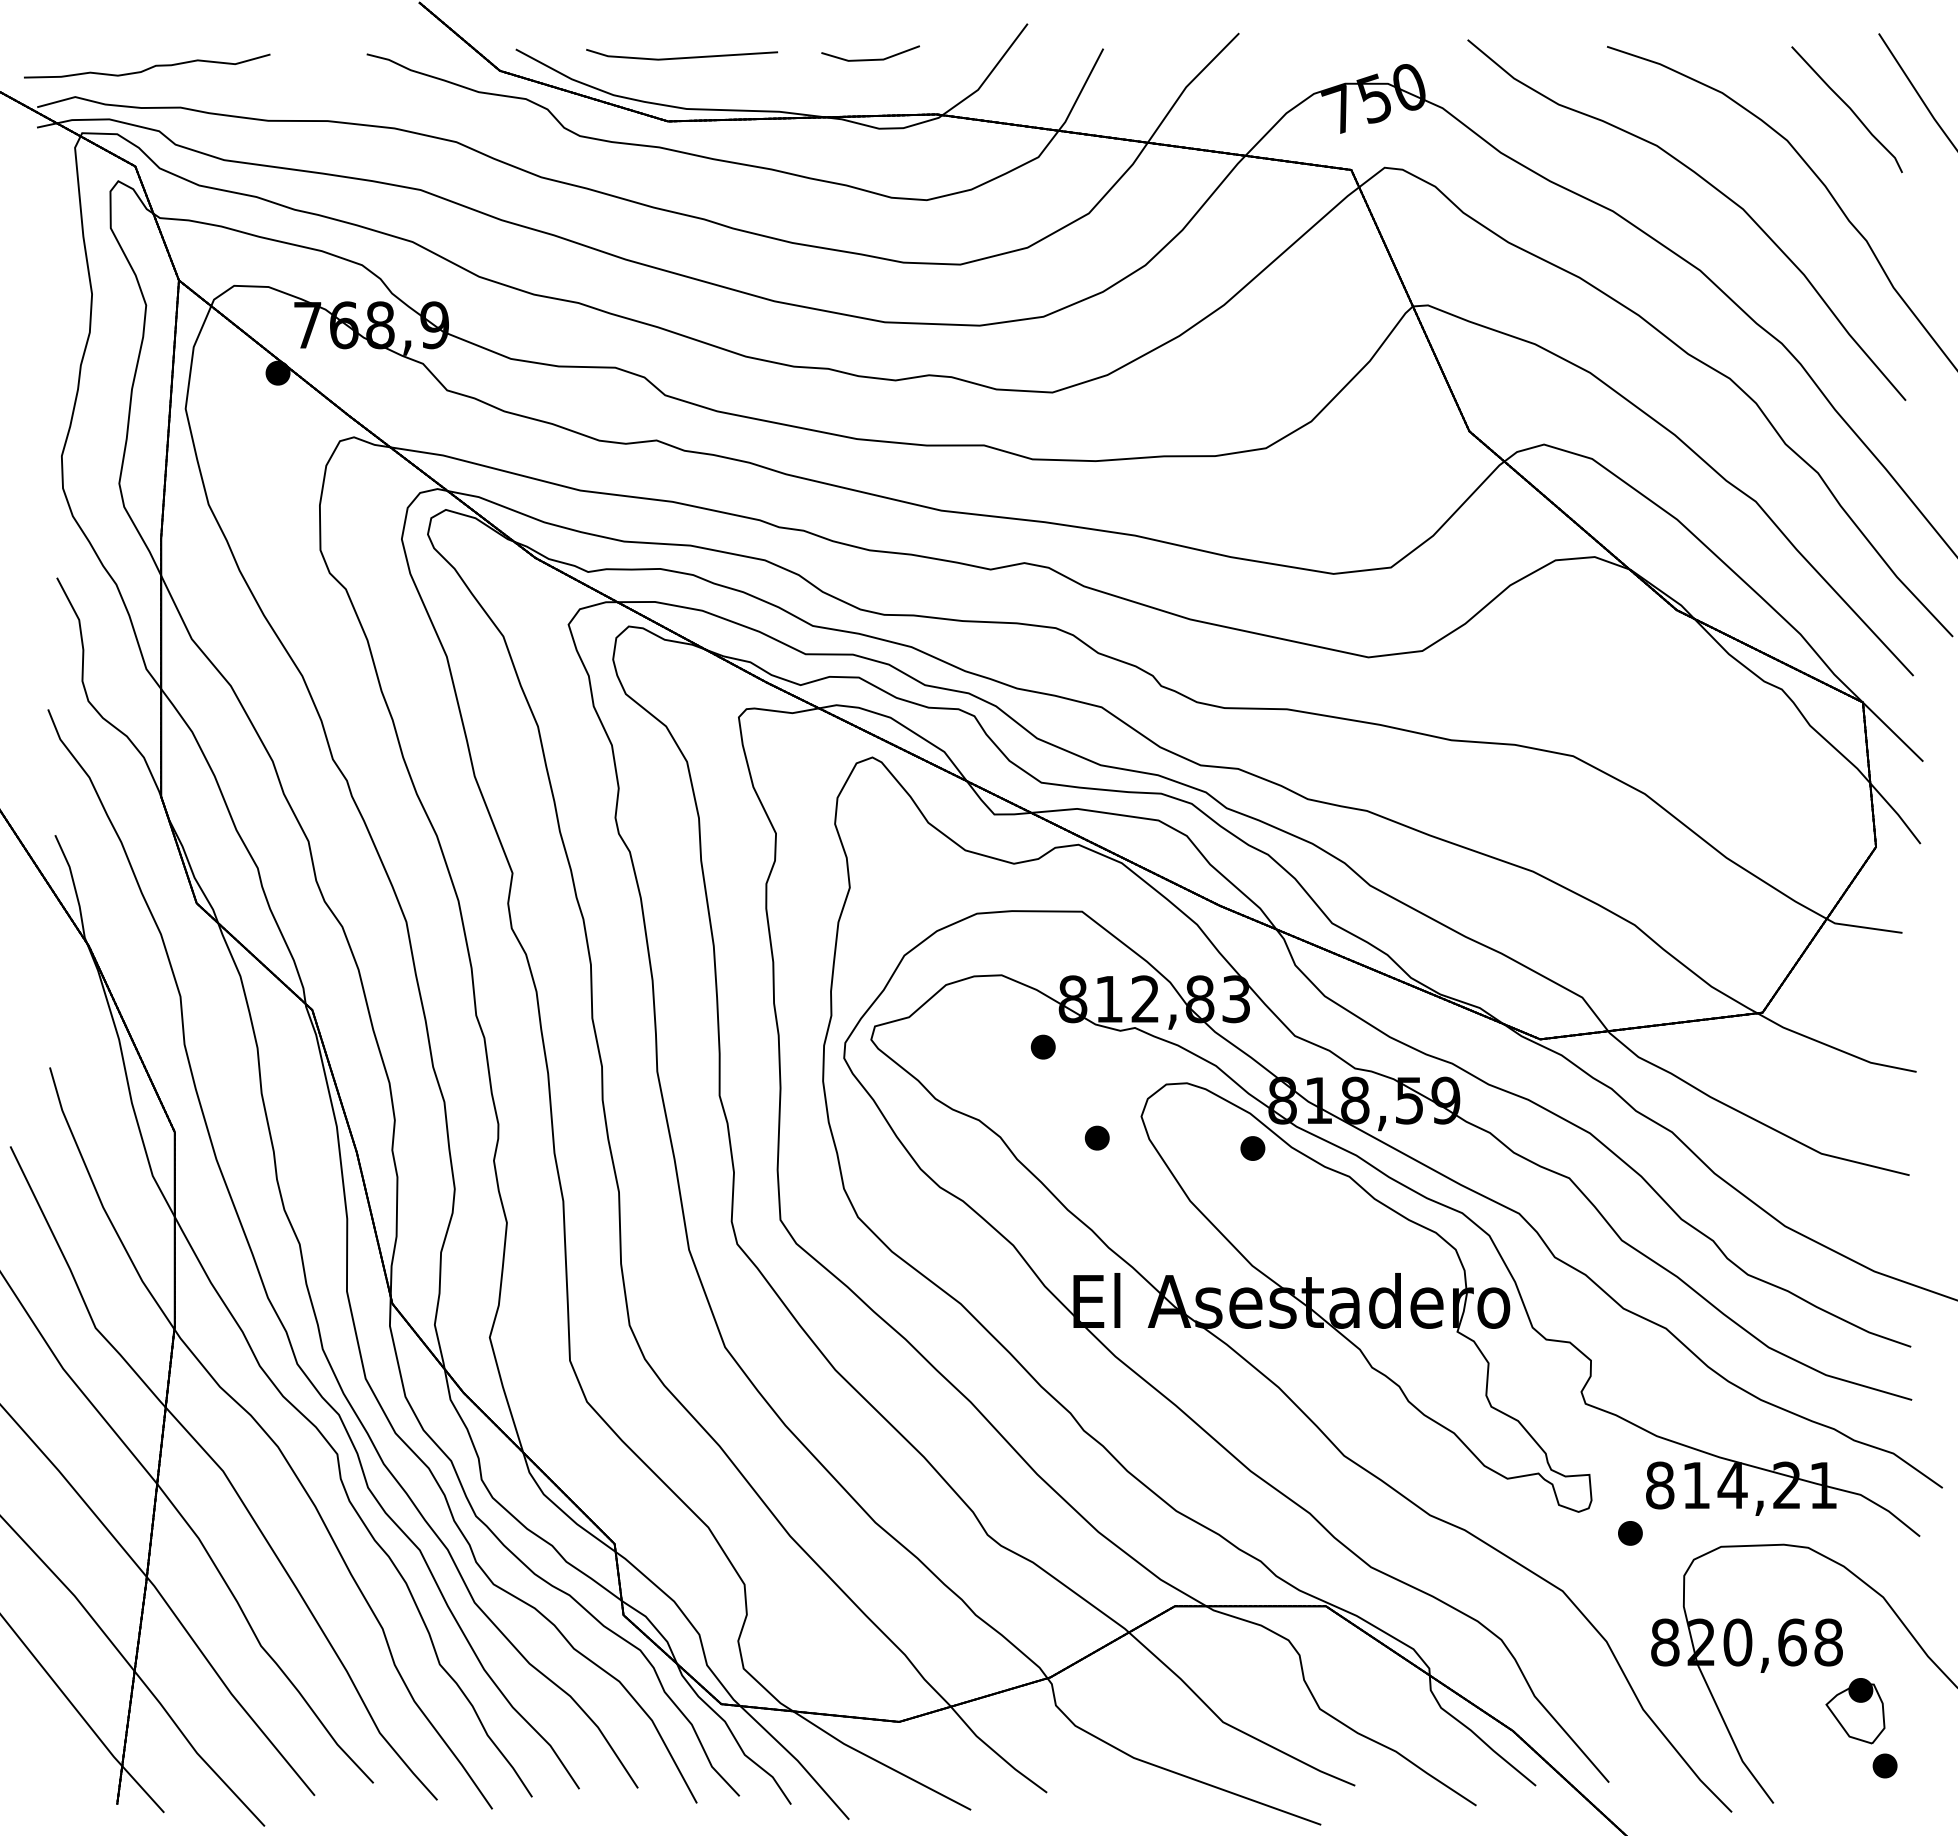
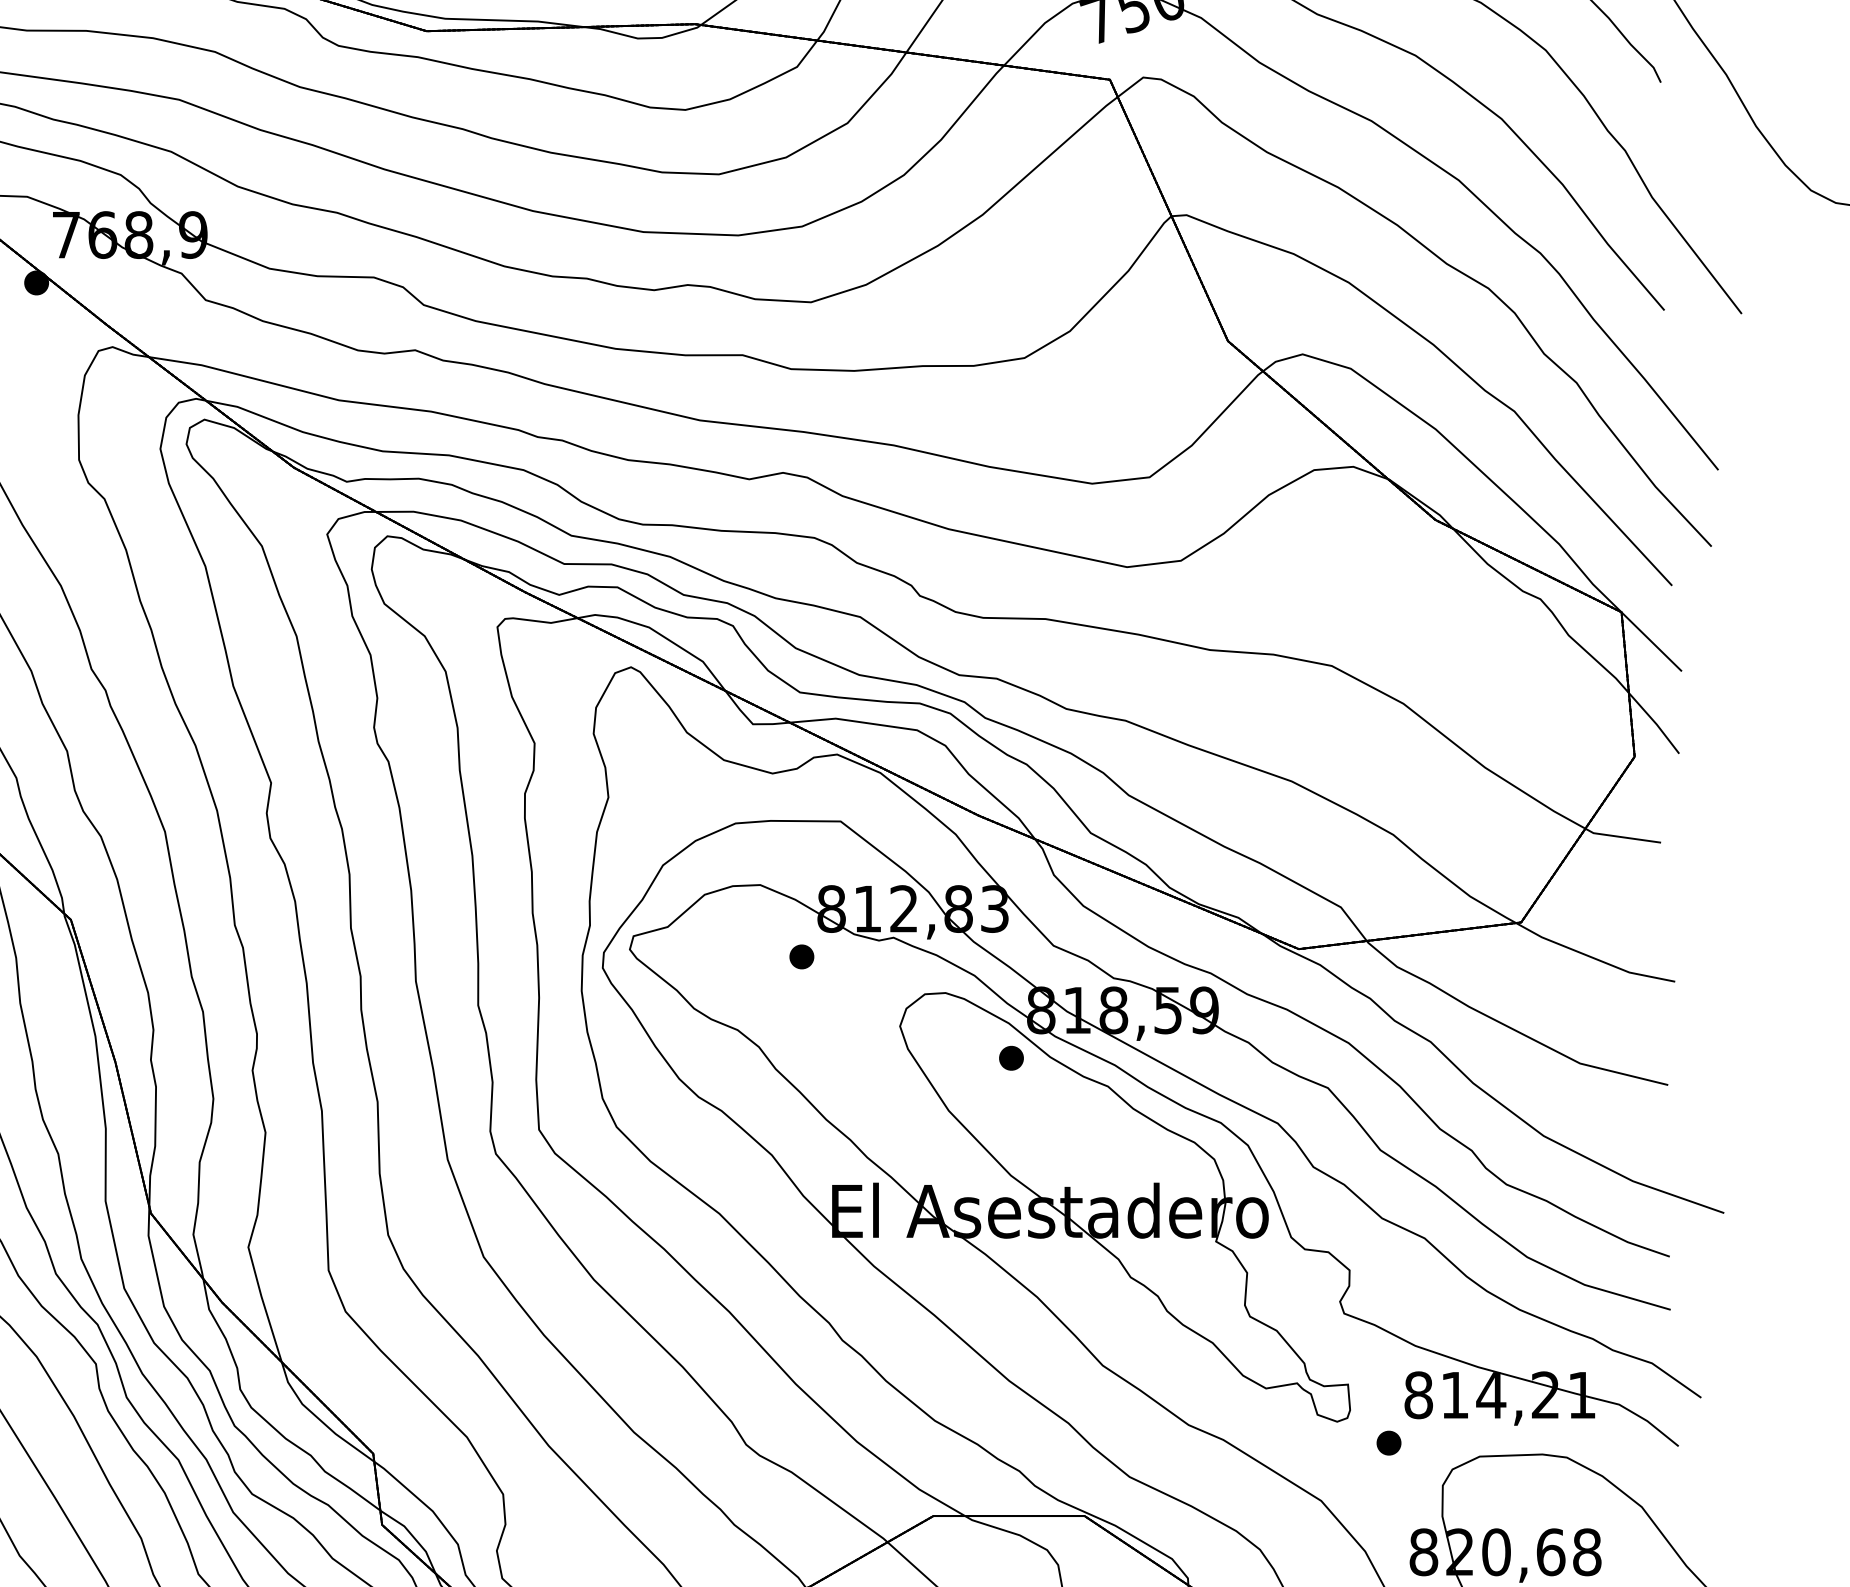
part: (1096, 1137) -> (855, 1047), removed

